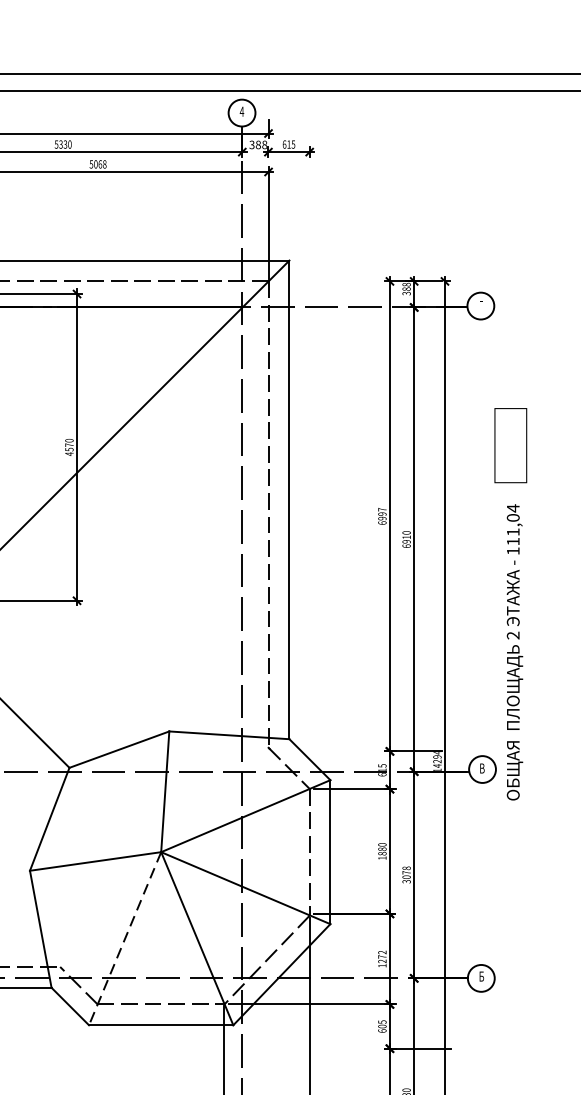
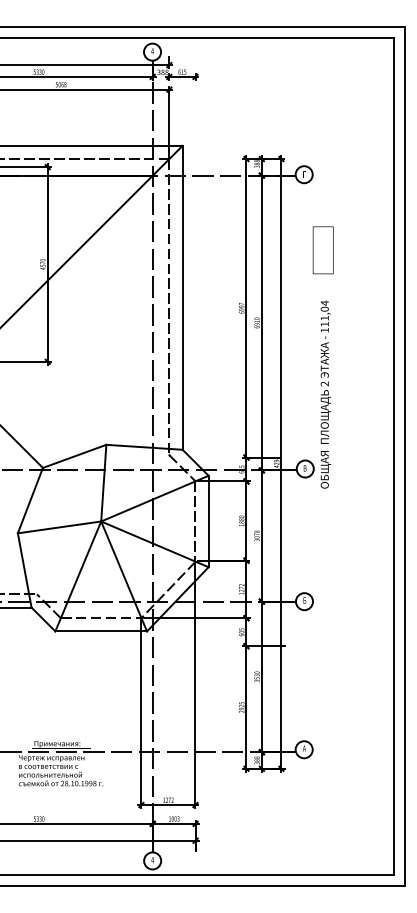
part: (509, 445) -> (322, 250), moved
line: (125, 938) -> (78, 576), dashed -> solid

